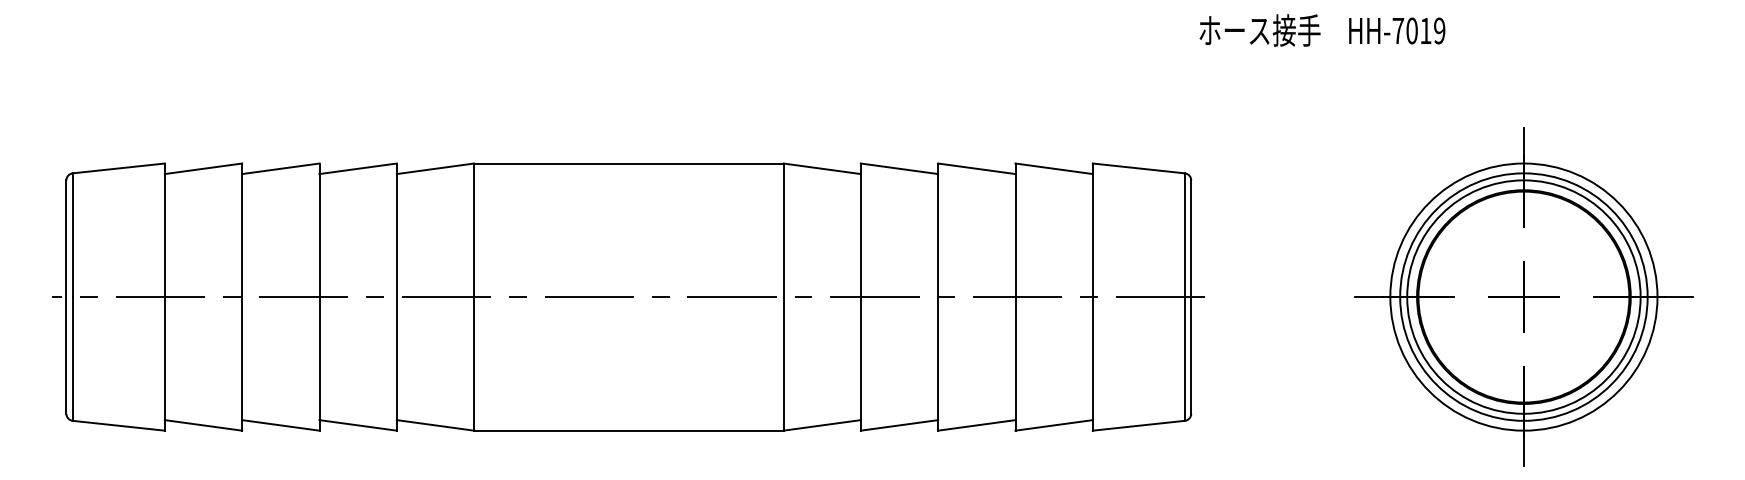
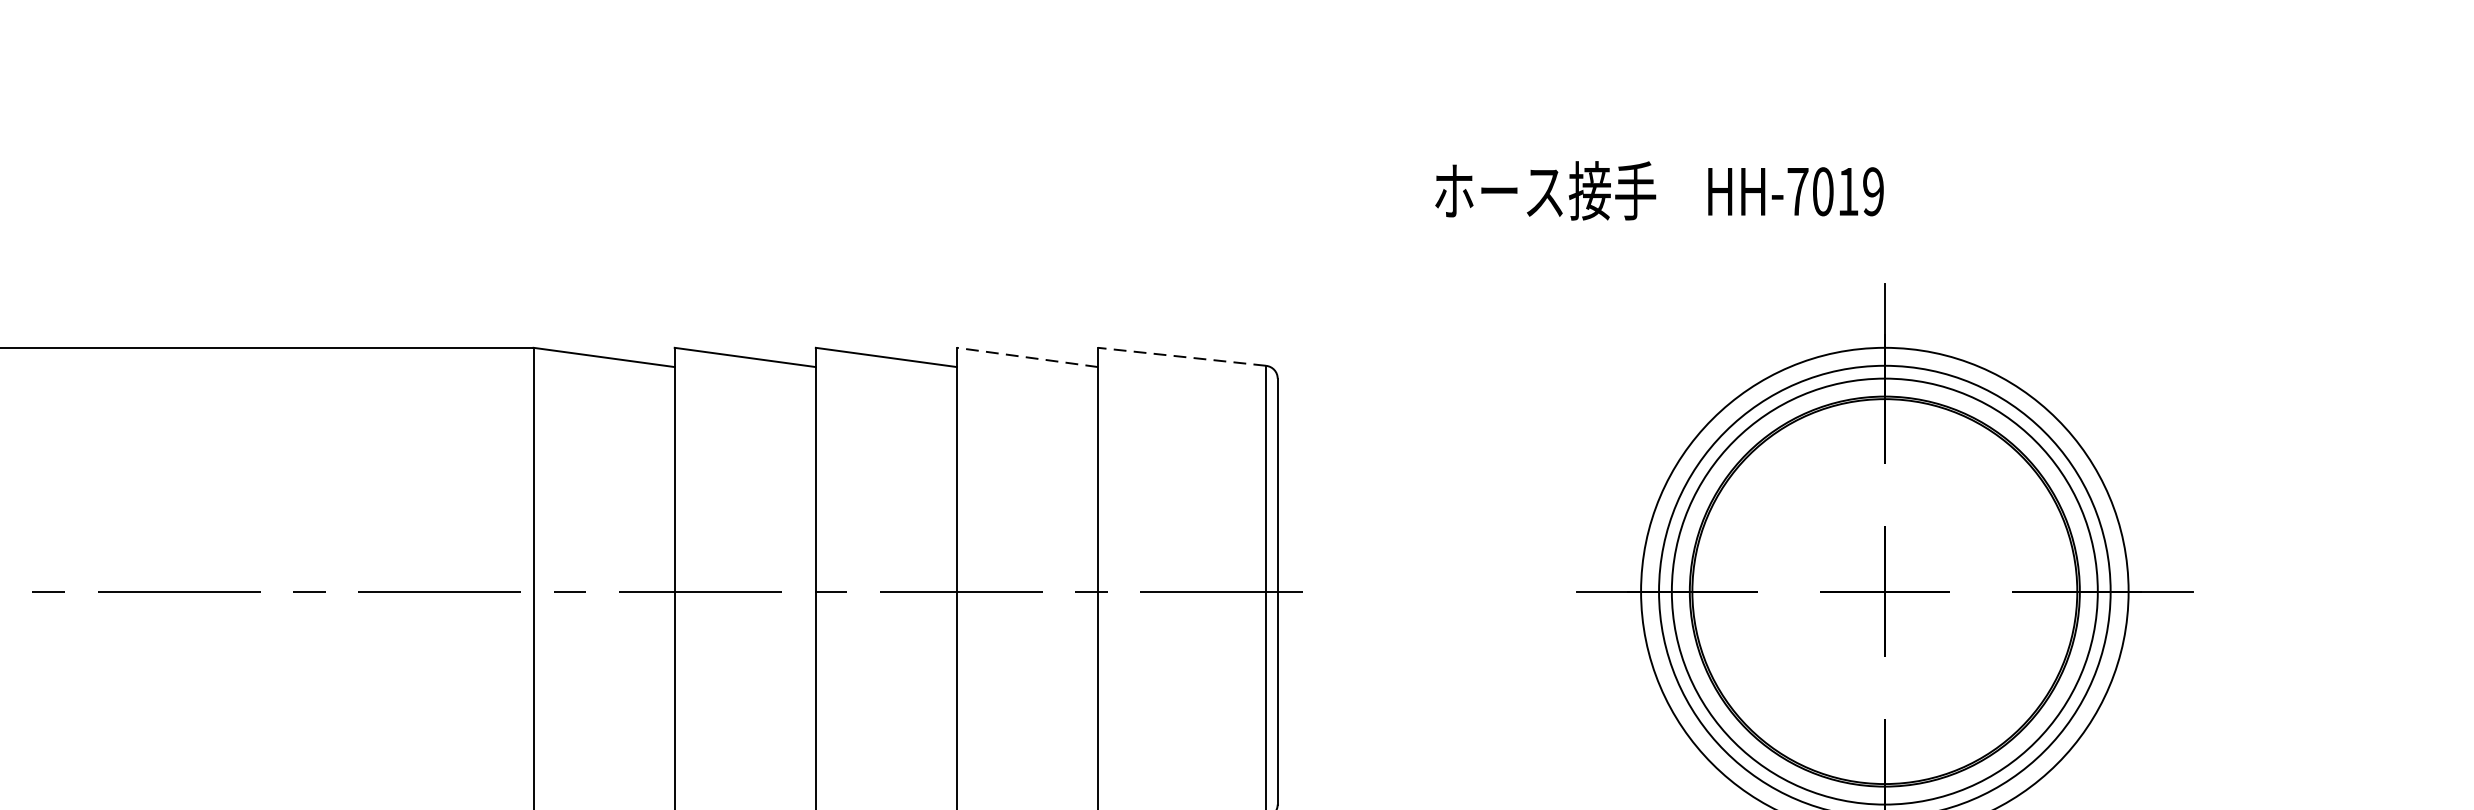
text: (1322, 30) -> (1659, 190), moved
line: (1053, 168) -> (1026, 356), solid -> dashed
line: (1138, 168) -> (1181, 356), solid -> dashed

